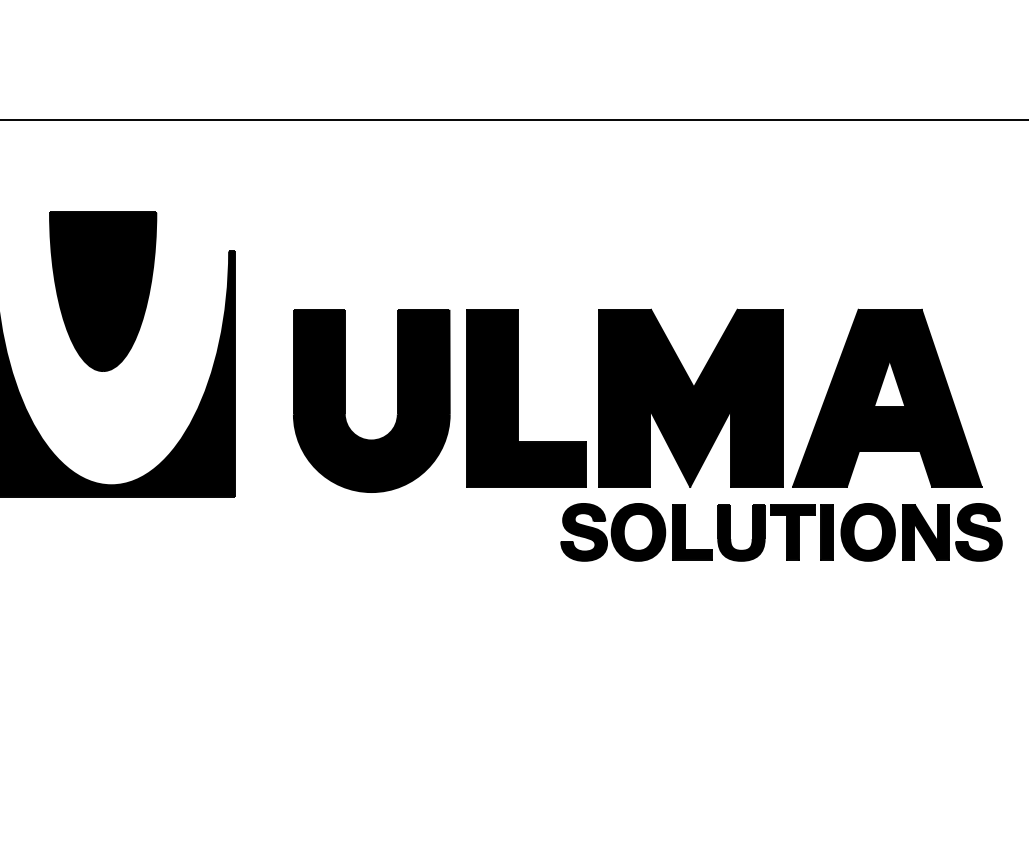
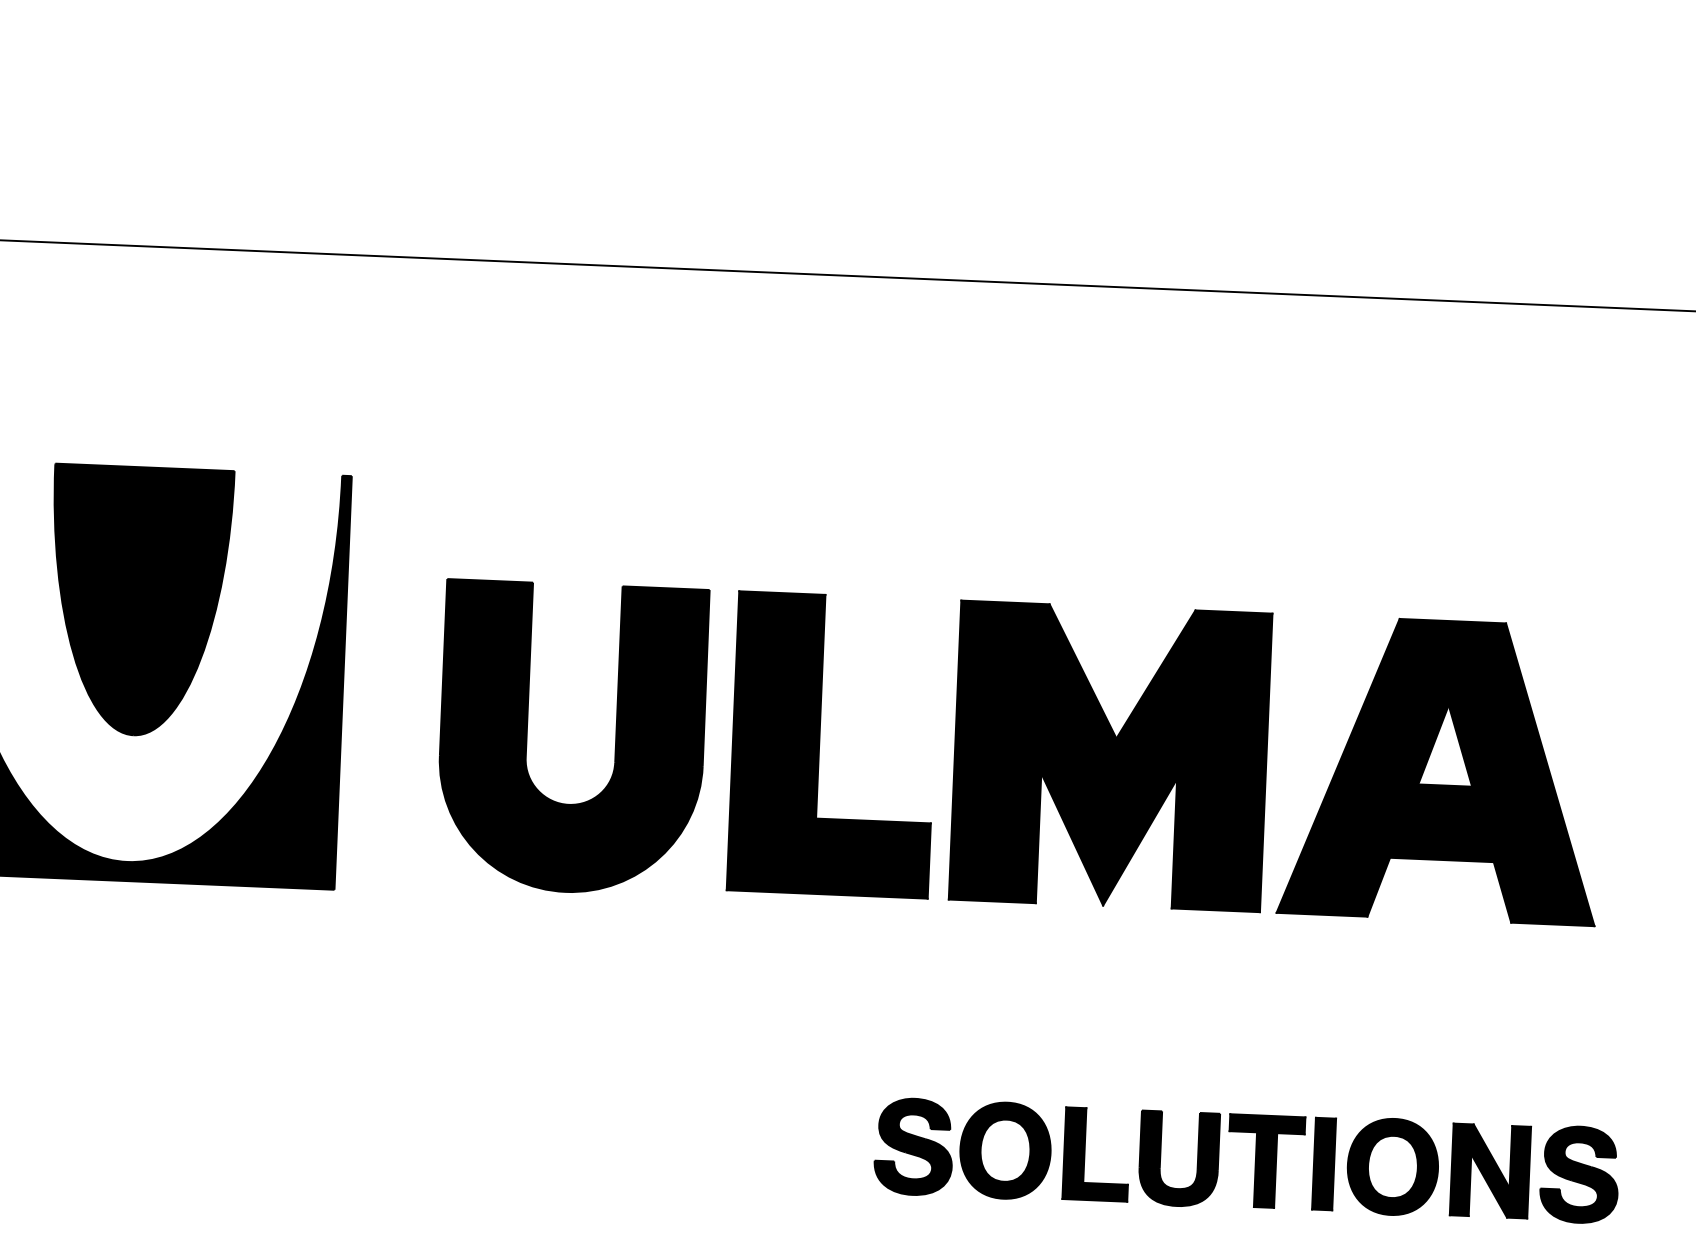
part: (103, 291) -> (139, 601), moved
part: (781, 532) -> (1246, 1161), moved

